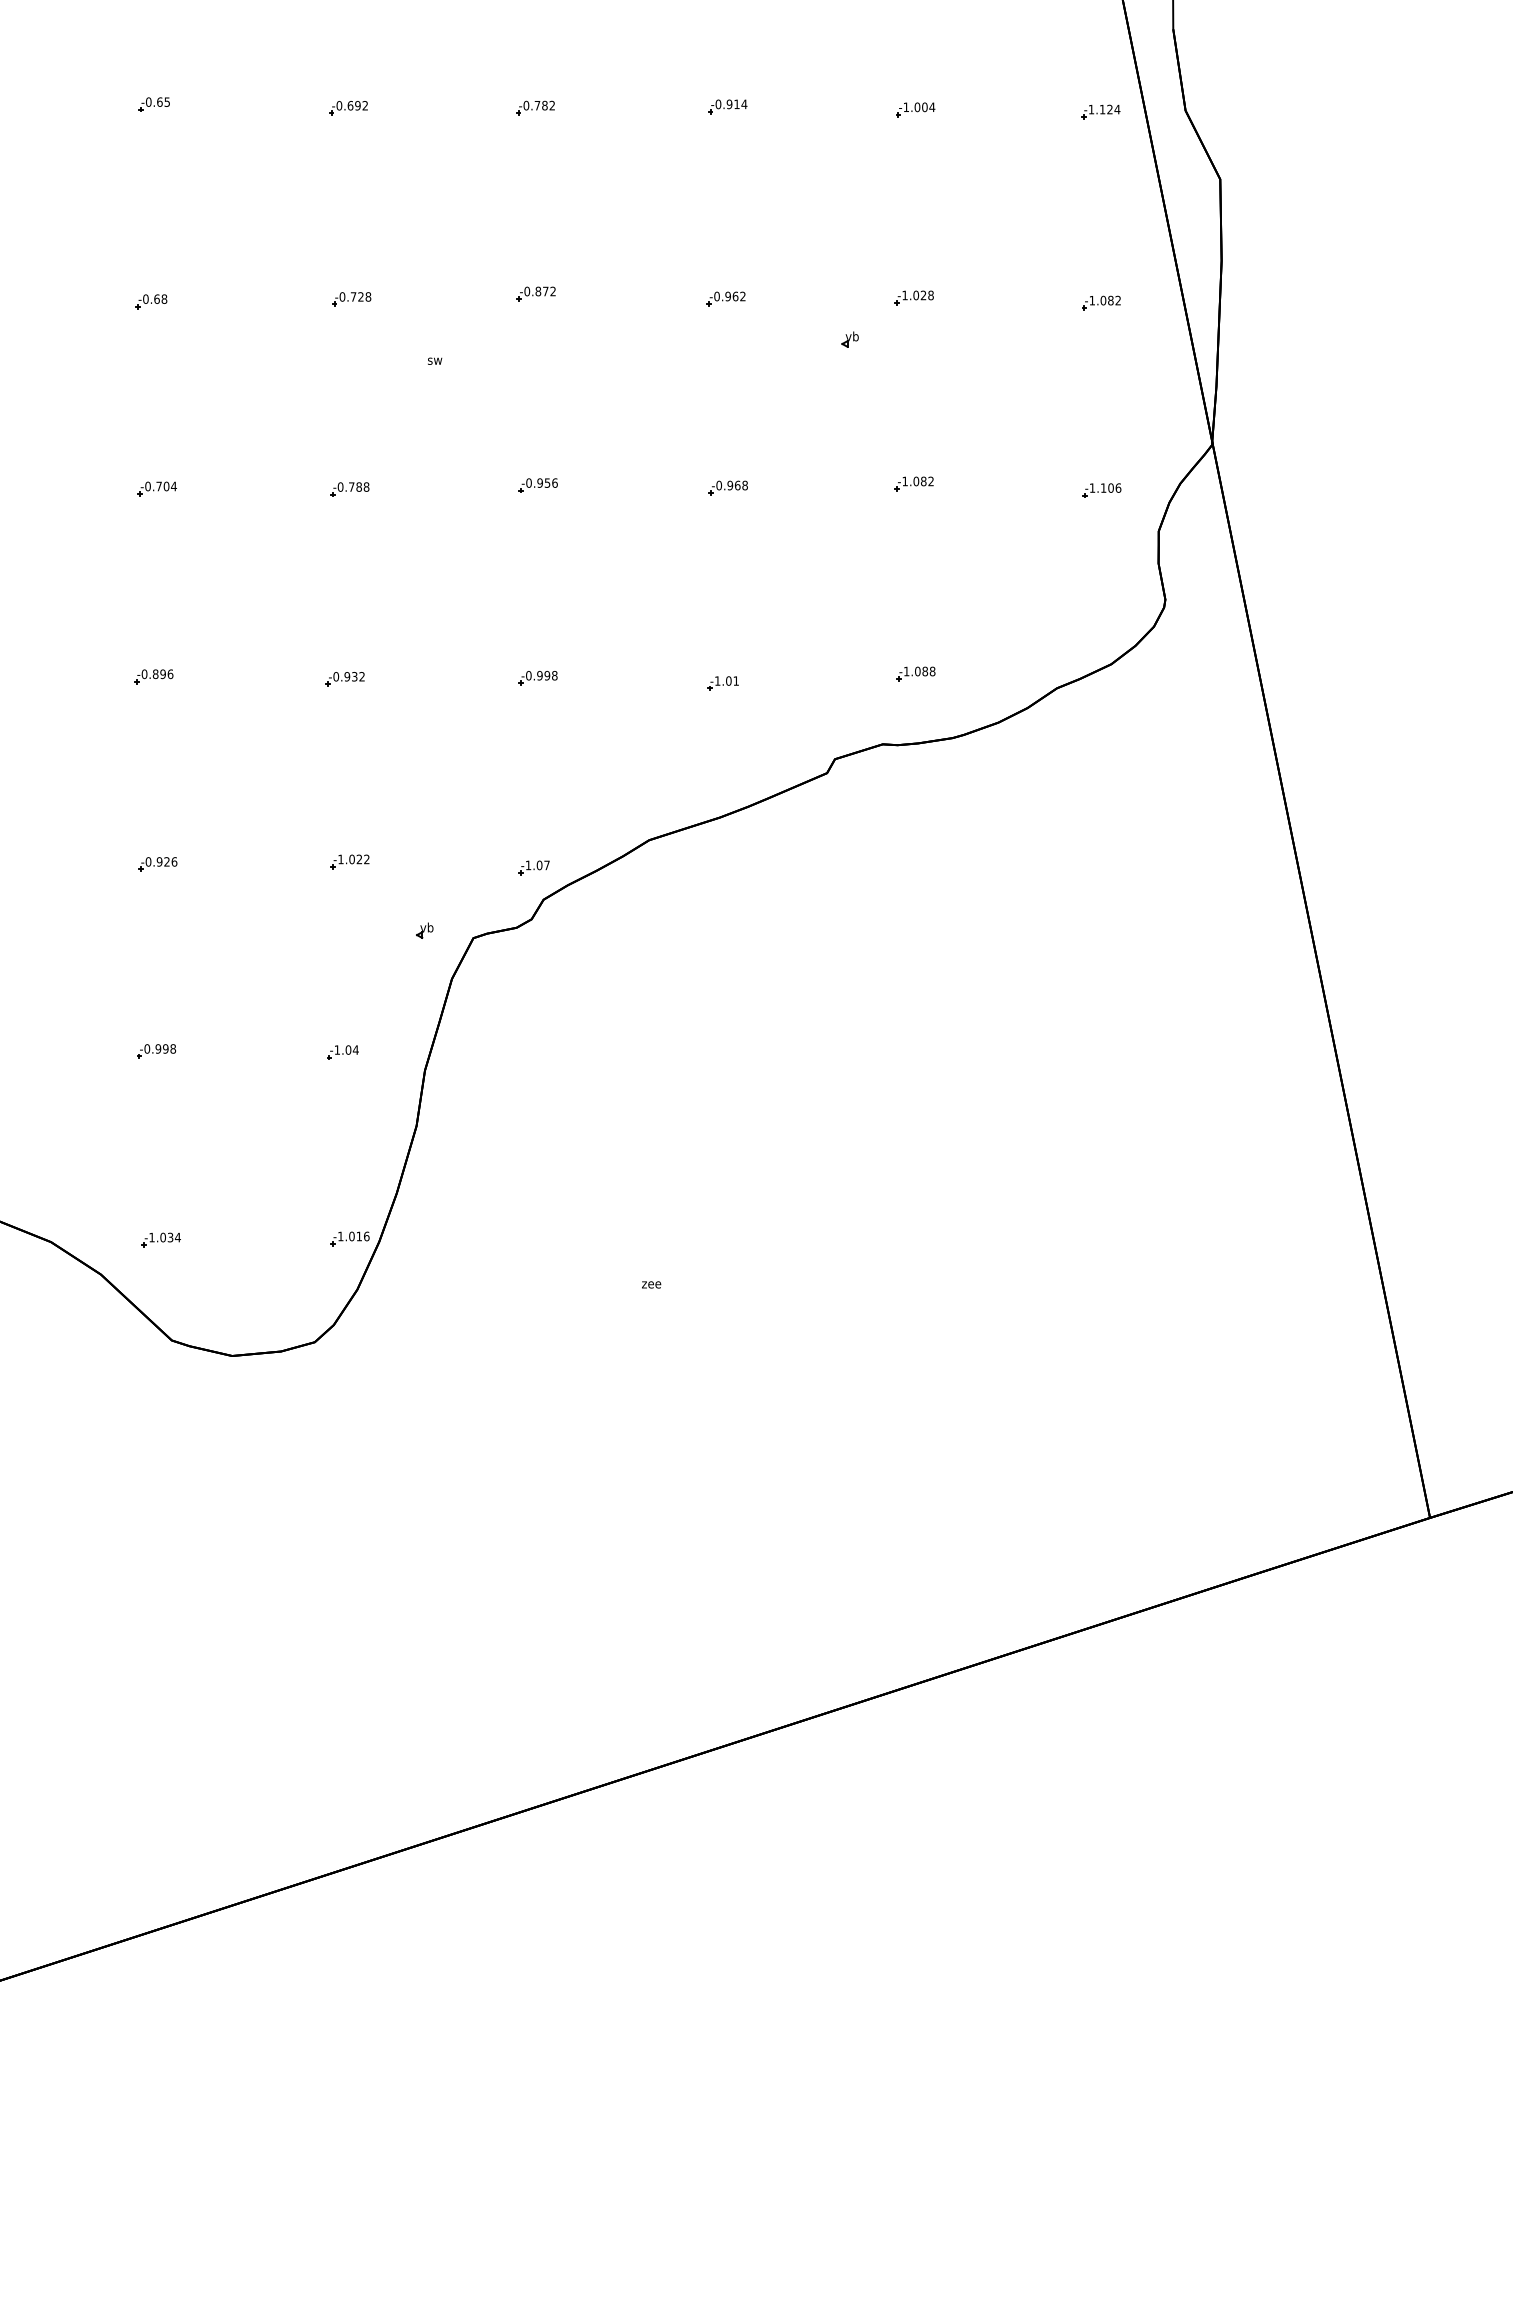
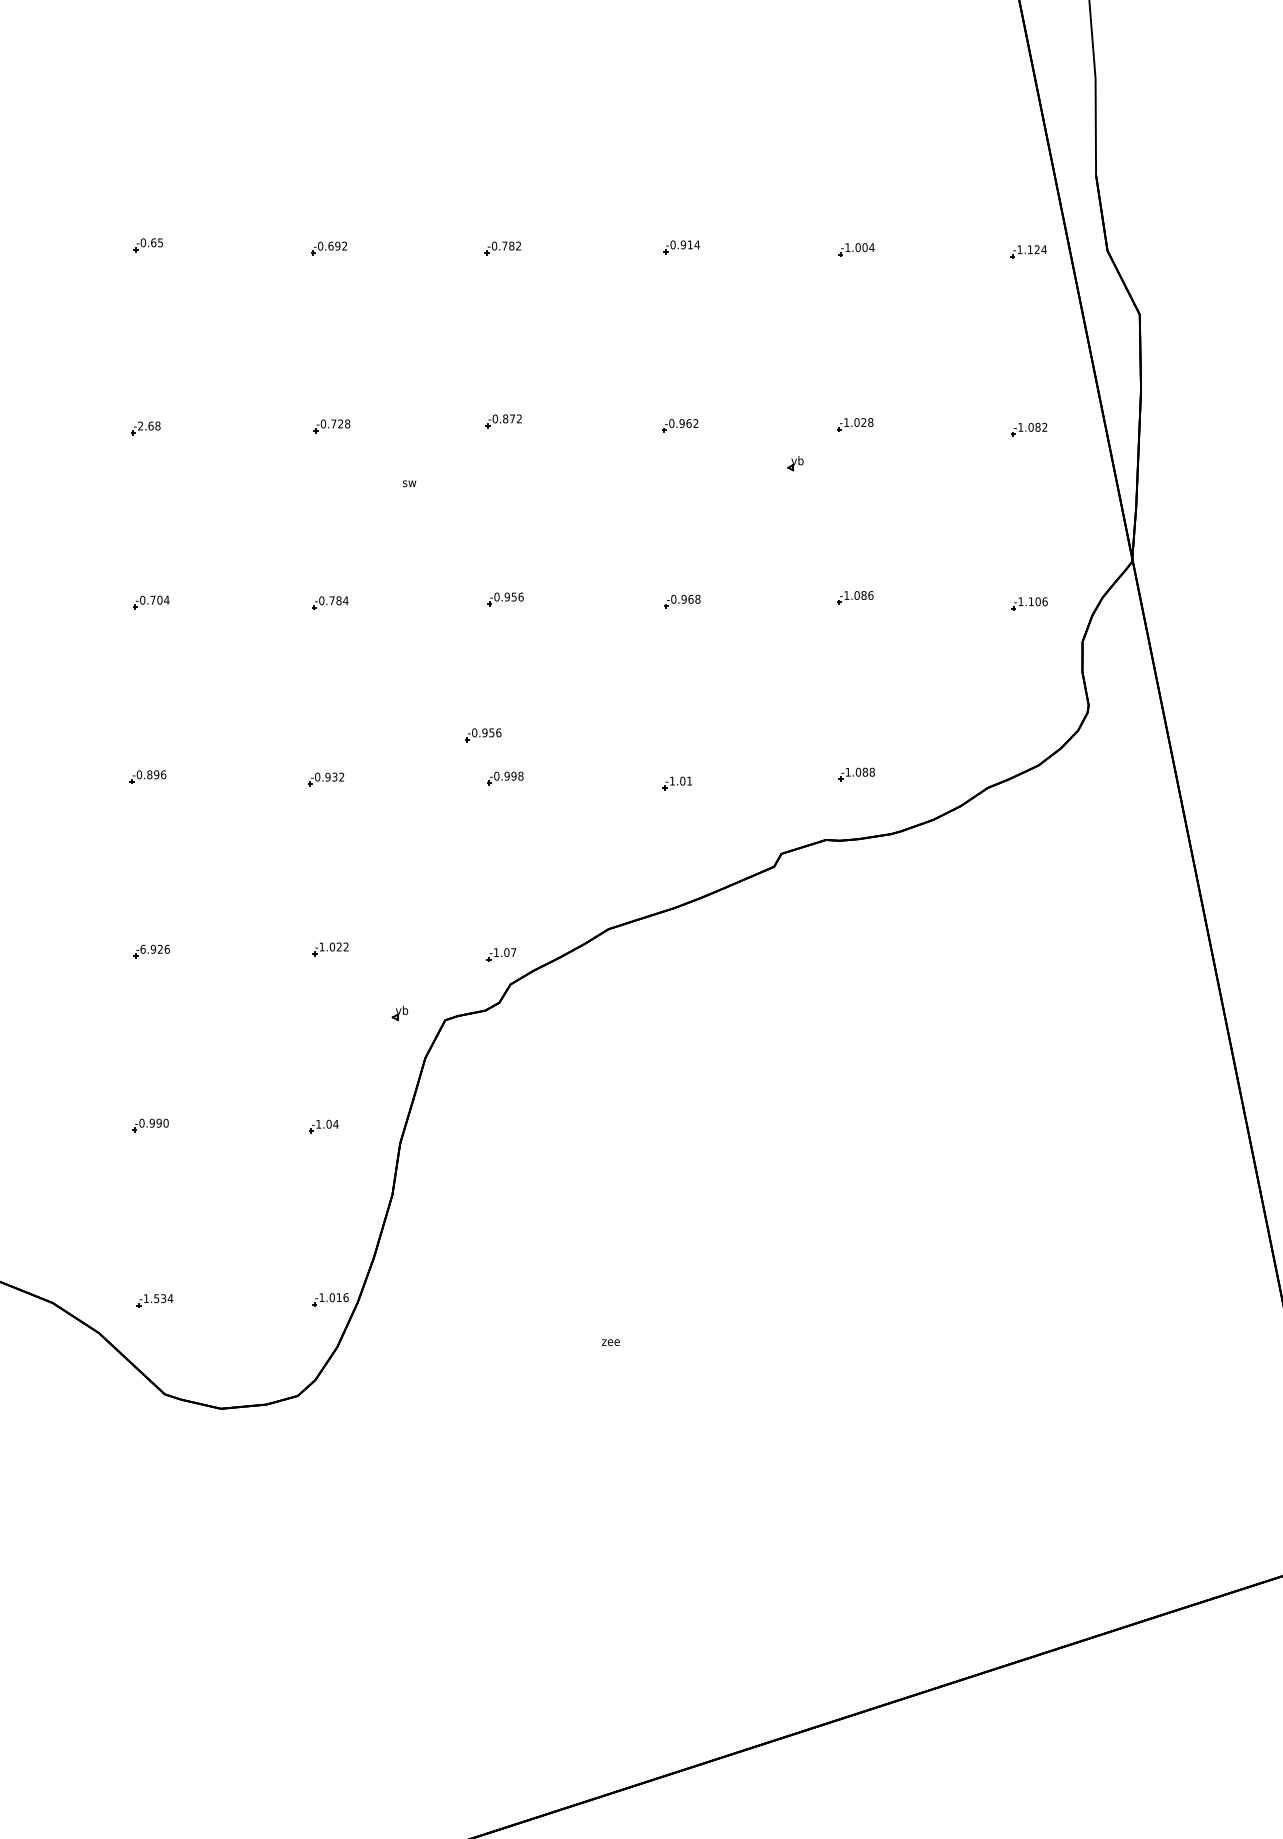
text: (145, 298) -> (140, 425), -0.68 -> -2.68
text: (931, 481) -> (871, 595), -1.082 -> -1.086
text: (366, 486) -> (345, 600), -0.788 -> -0.784
part: (513, 631) -> (482, 735), added
text: (148, 861) -> (143, 948), -0.926 -> -6.926
text: (173, 1048) -> (166, 1122), -0.998 -> -0.990
text: (163, 1237) -> (157, 1298), -1.034 -> -1.534

